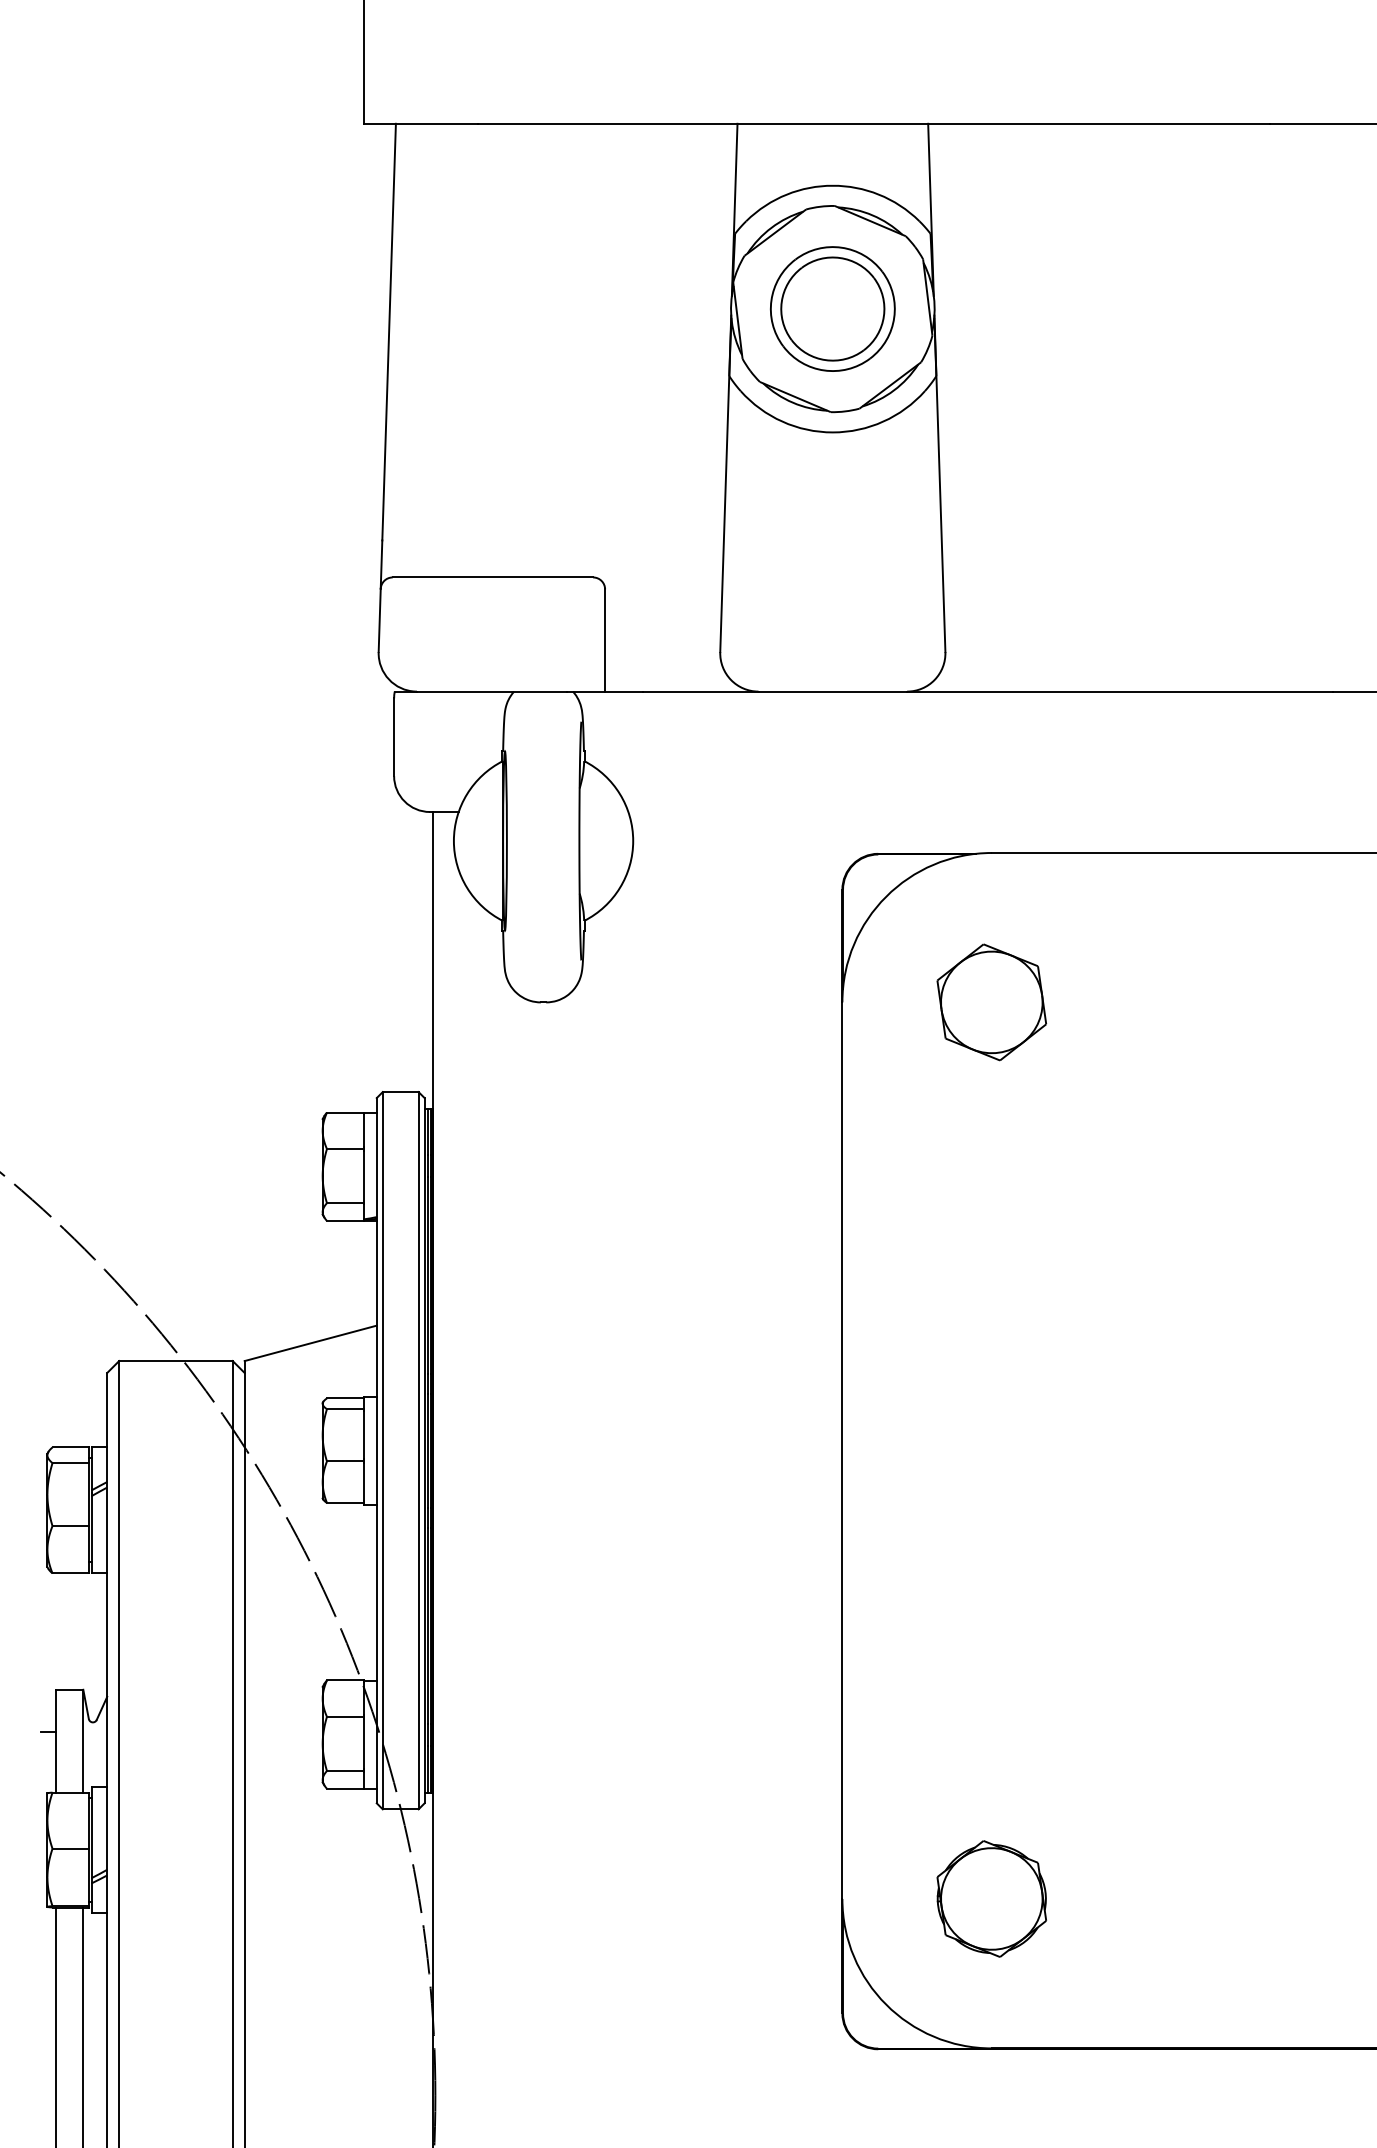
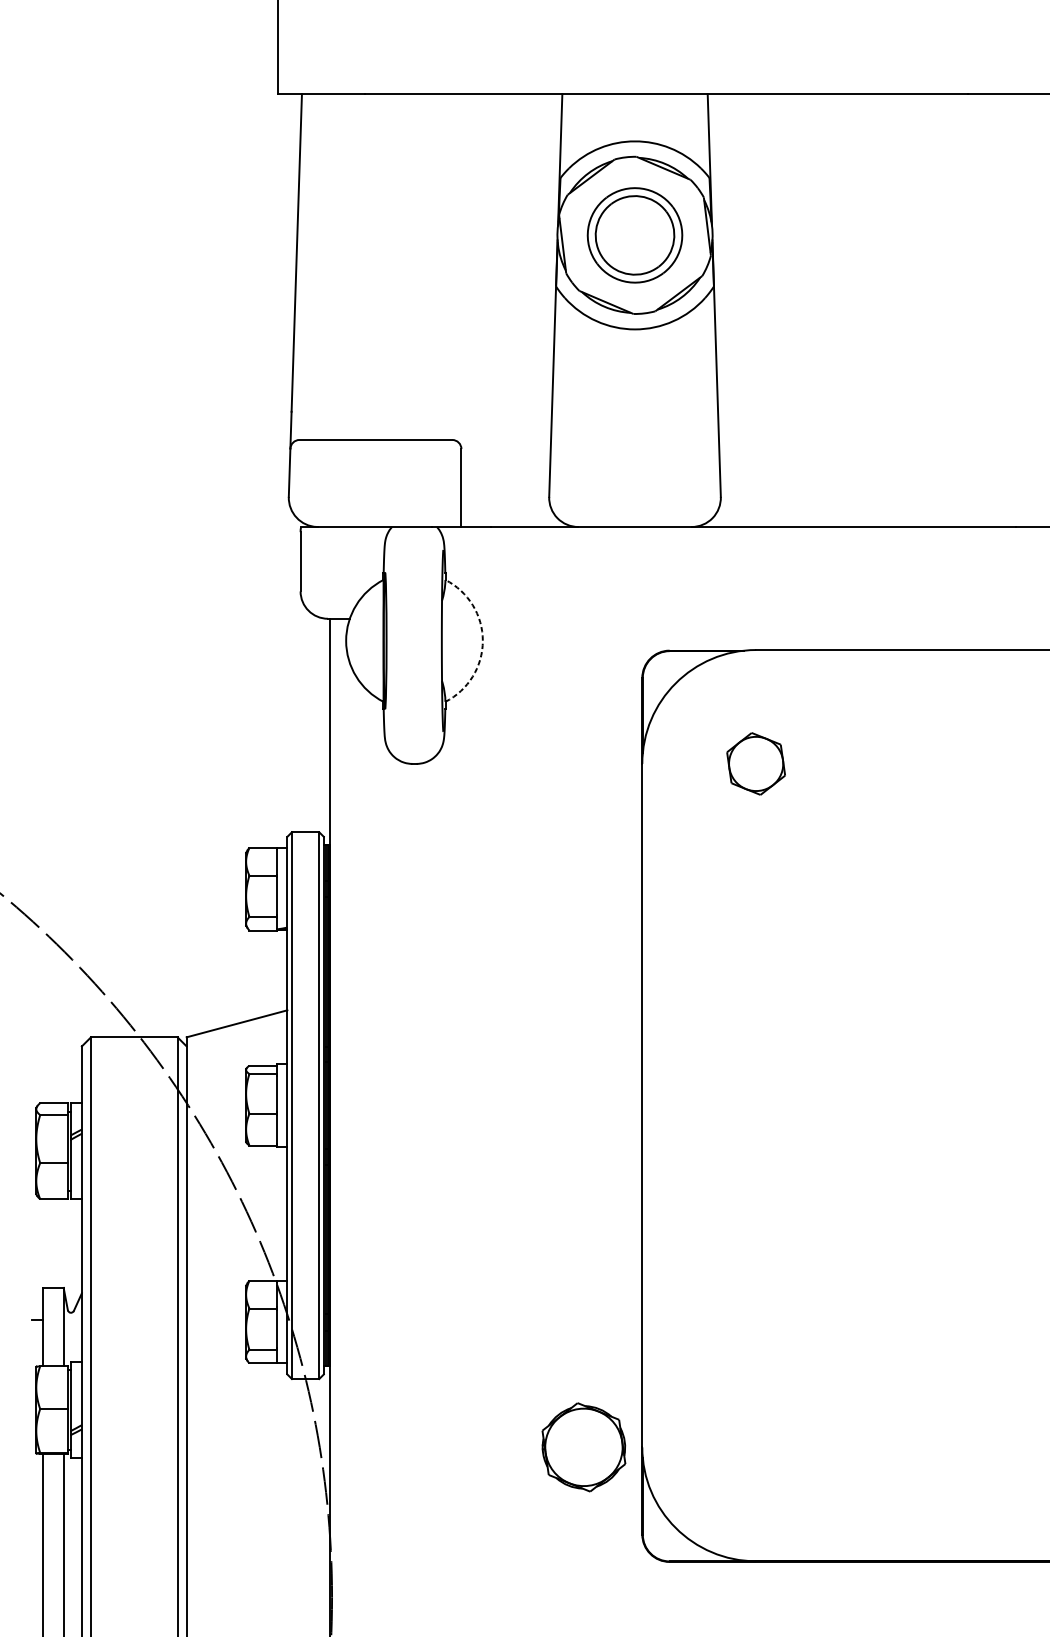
arc: (633, 841) -> (483, 641), solid -> dashed
part: (991, 1002) -> (755, 763), size x0.7
part: (991, 1898) -> (583, 1447), moved

